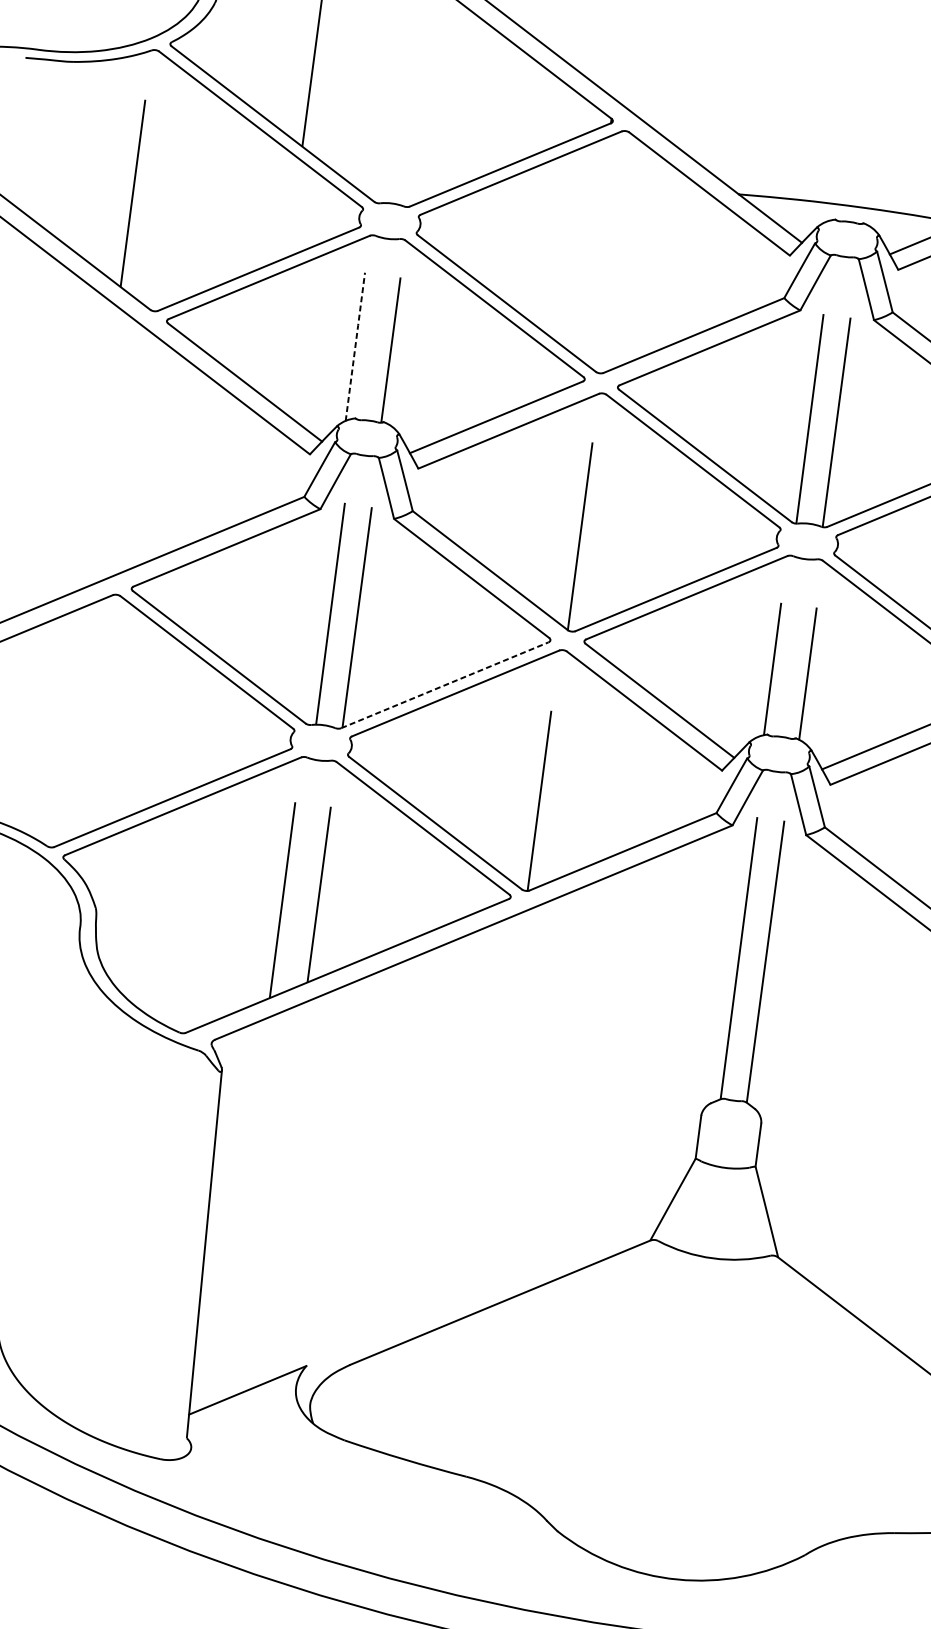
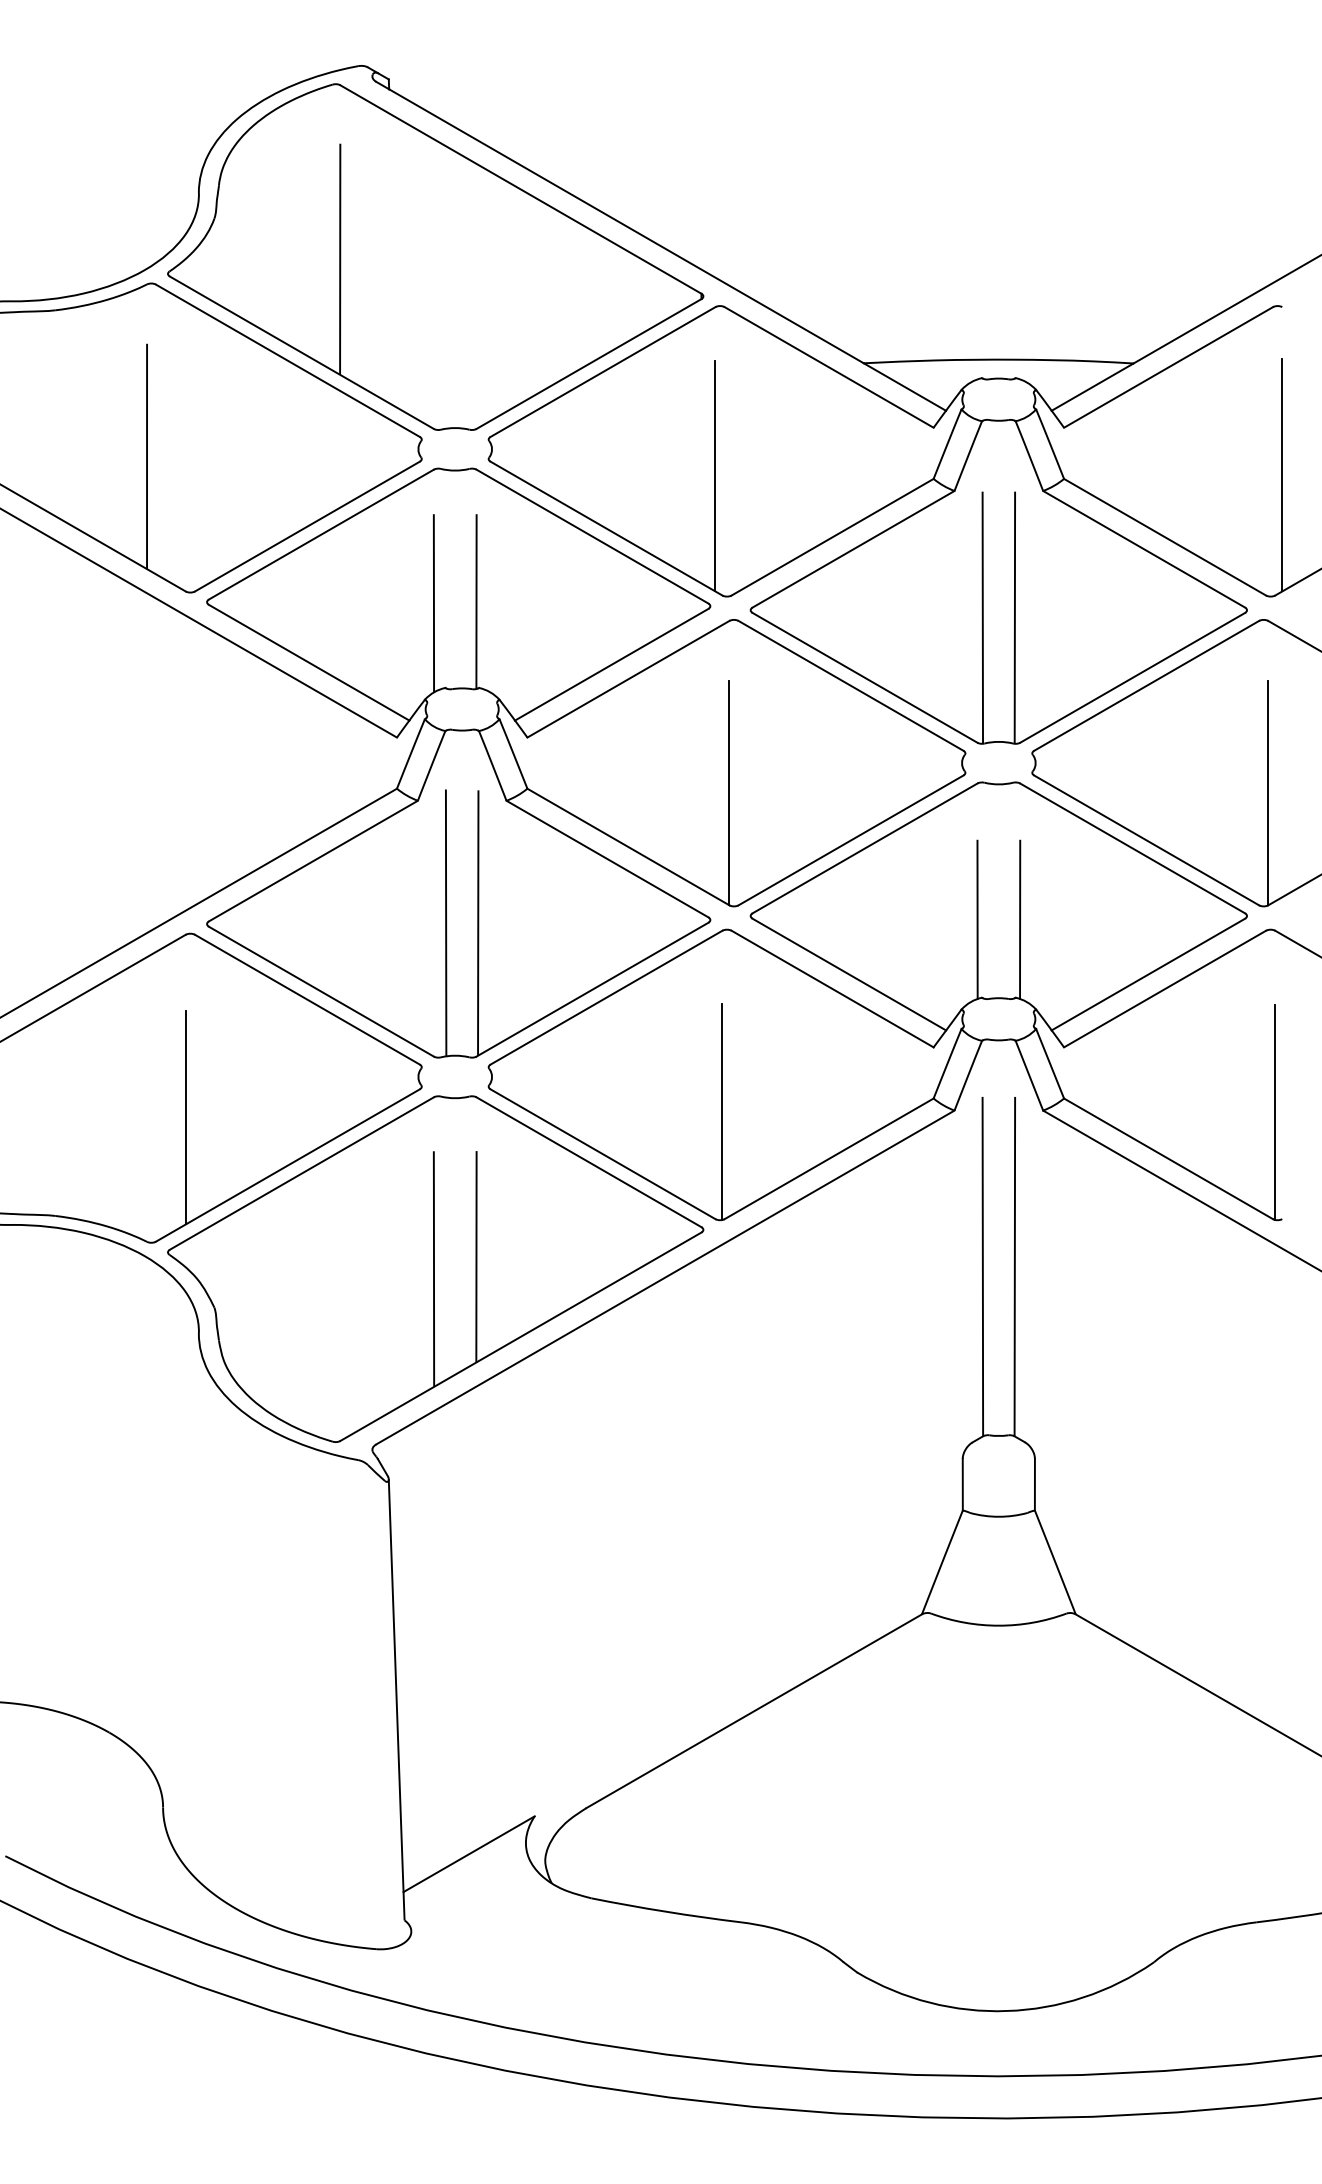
line: (603, 272) -> (715, 476), added
line: (355, 346) -> (433, 602), dashed -> solid
line: (444, 685) -> (592, 989), dashed -> solid
line: (92, 747) -> (185, 1117), added

